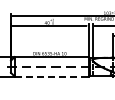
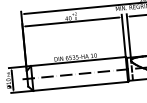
line: (52, 76) -> (81, 86), dashed -> solid

